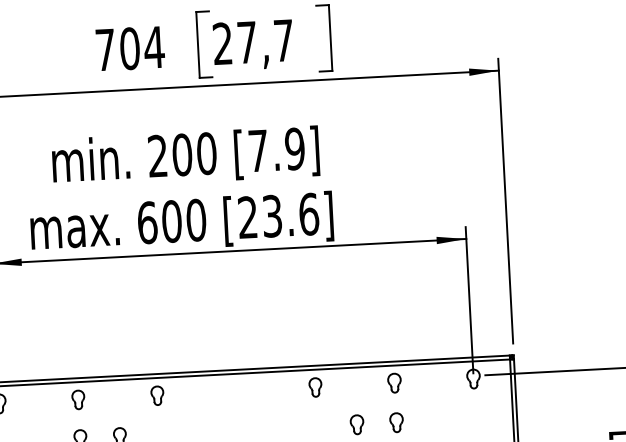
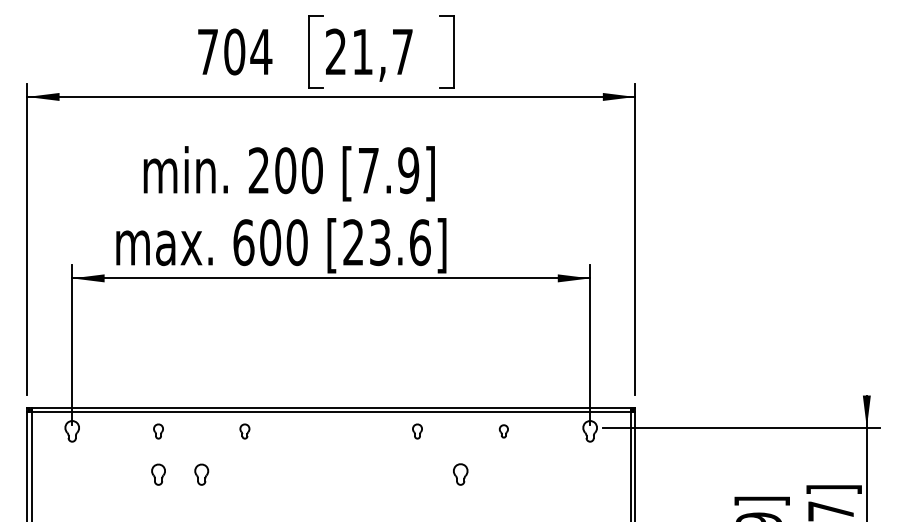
text: (246, 42) -> (362, 51), 27,7 -> 21,7
part: (394, 383) -> (503, 431), size x0.6
part: (315, 387) -> (417, 431), size x0.7
part: (157, 395) -> (244, 431), size x0.7
part: (78, 399) -> (158, 431), size x0.7
part: (396, 422) -> (503, 474), removed

